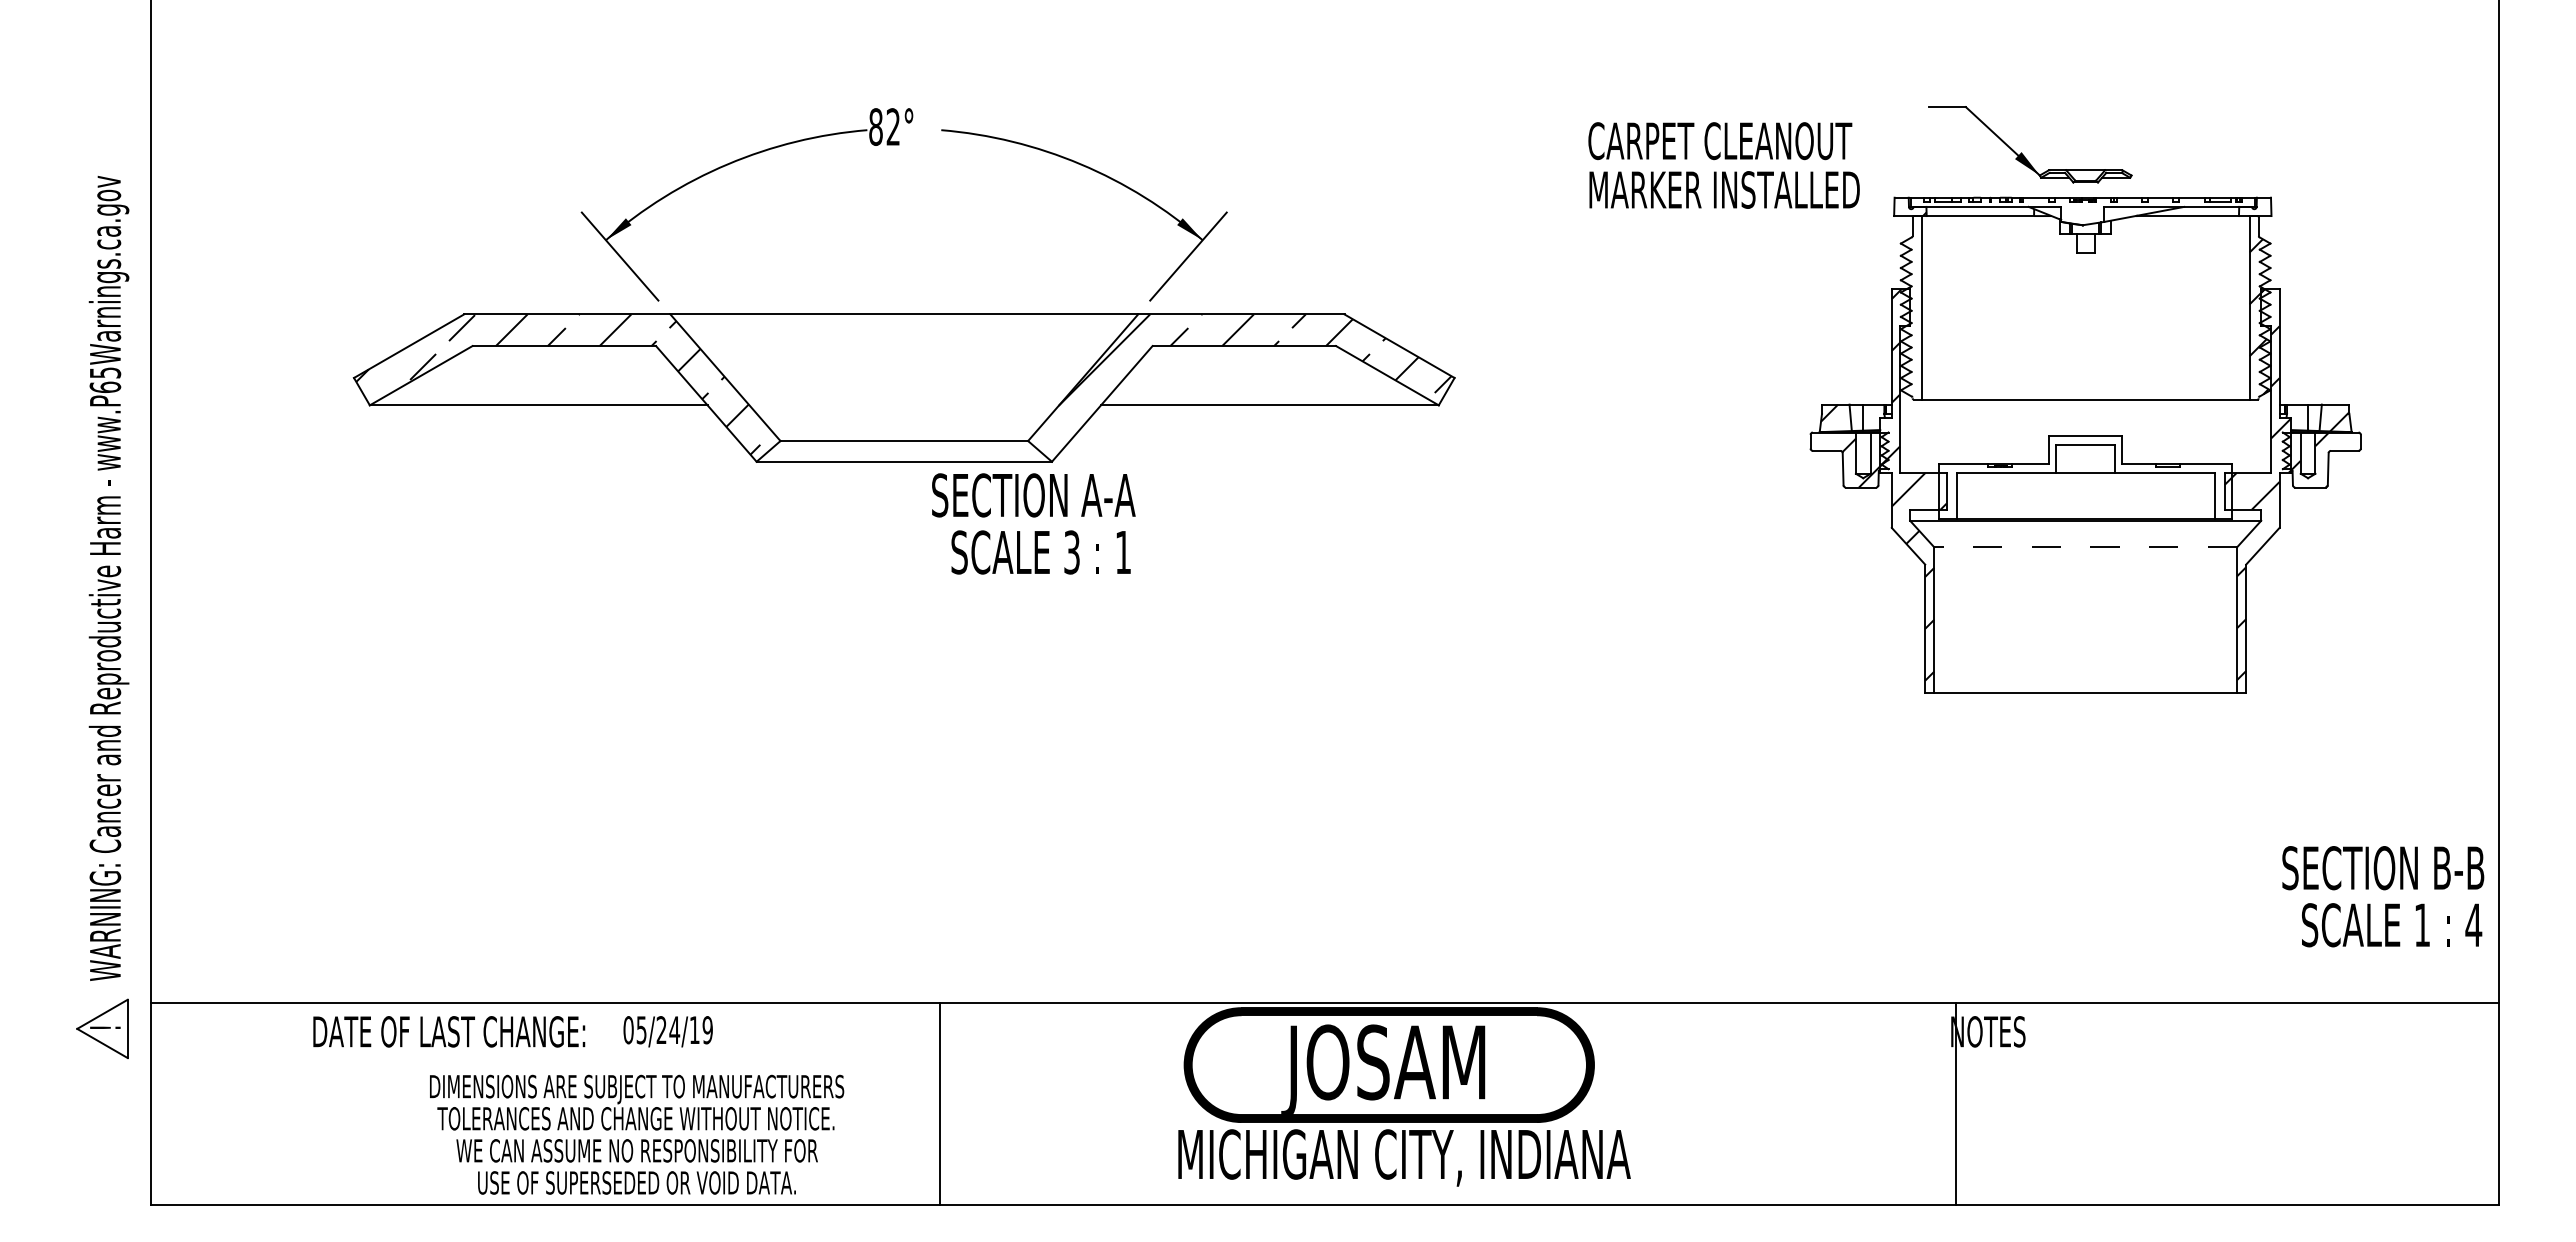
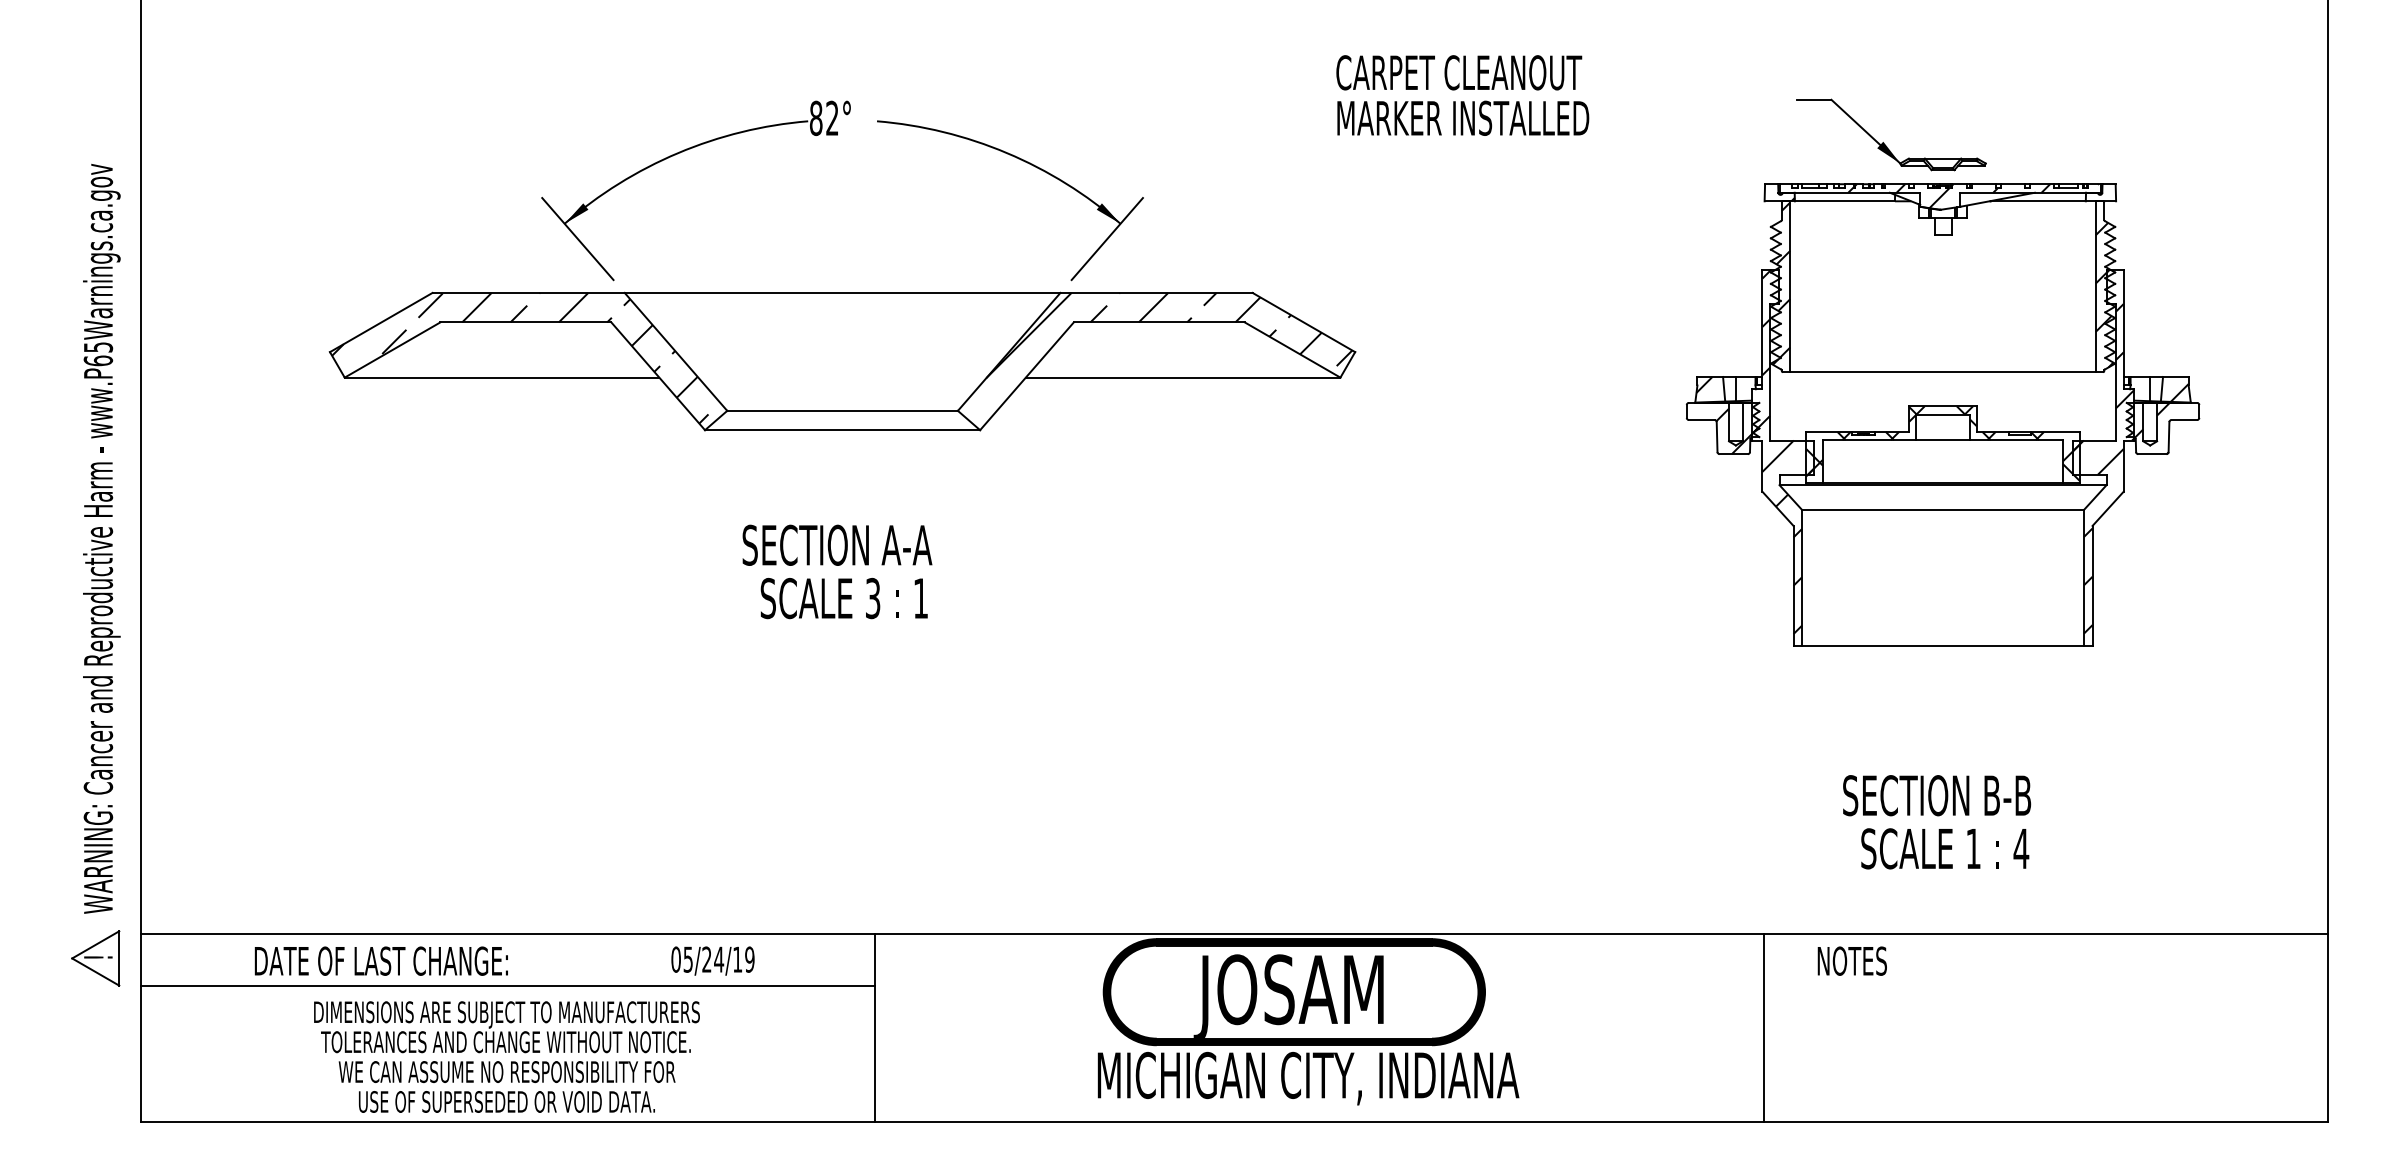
text: (1723, 165) -> (1462, 95), moved
hatch: (2117, 210) -> (1972, 196), added
hatch: (1911, 304) -> (1780, 283), added
hatch: (2085, 476) -> (1942, 443), added
text: (1033, 523) -> (837, 571), moved
line: (2085, 547) -> (1942, 510), dashed -> solid
text: (2383, 896) -> (1937, 822), moved
text: (449, 1031) -> (381, 960), moved
text: (667, 1031) -> (712, 960), moved
line: (544, 1058) -> (507, 986), added
line: (1956, 1103) -> (1764, 1027), moved
text: (637, 1134) -> (507, 1056), moved

